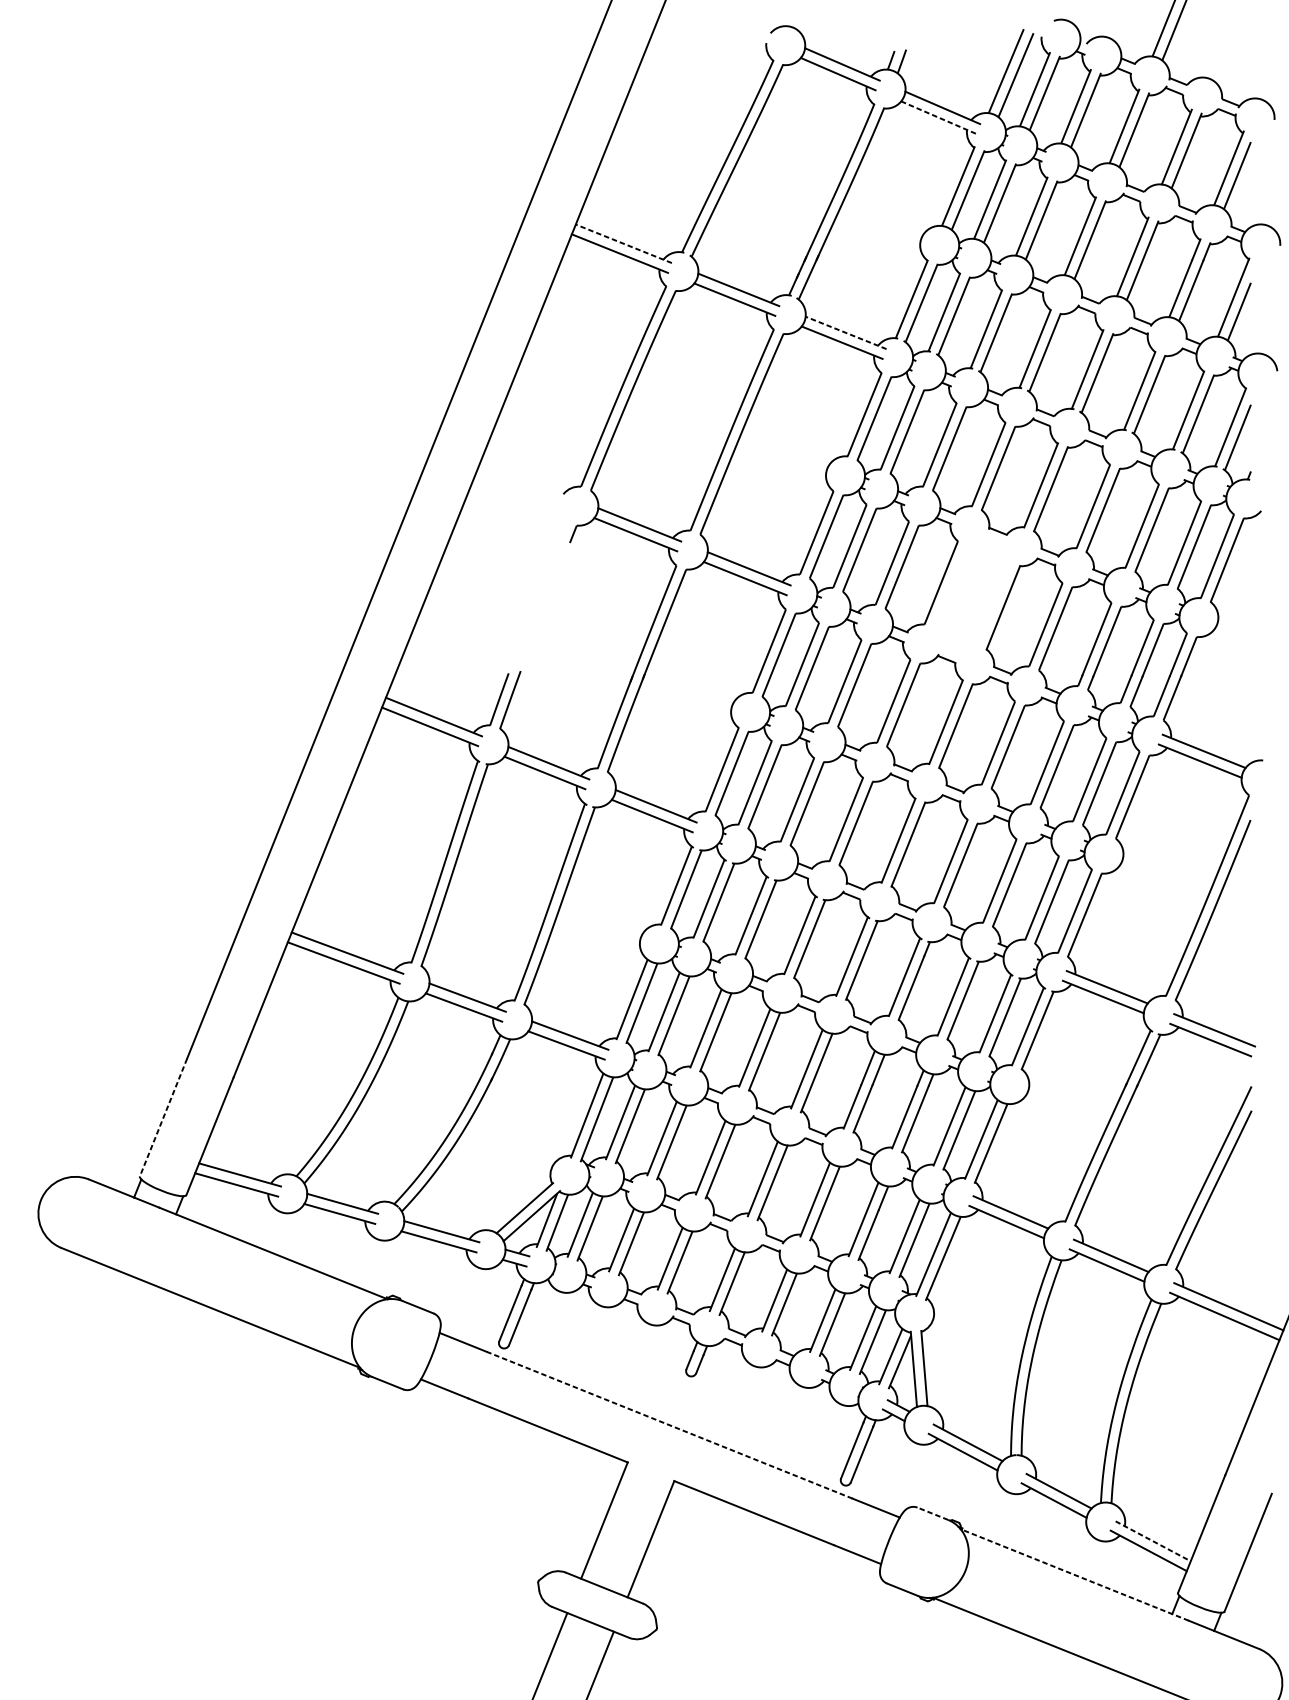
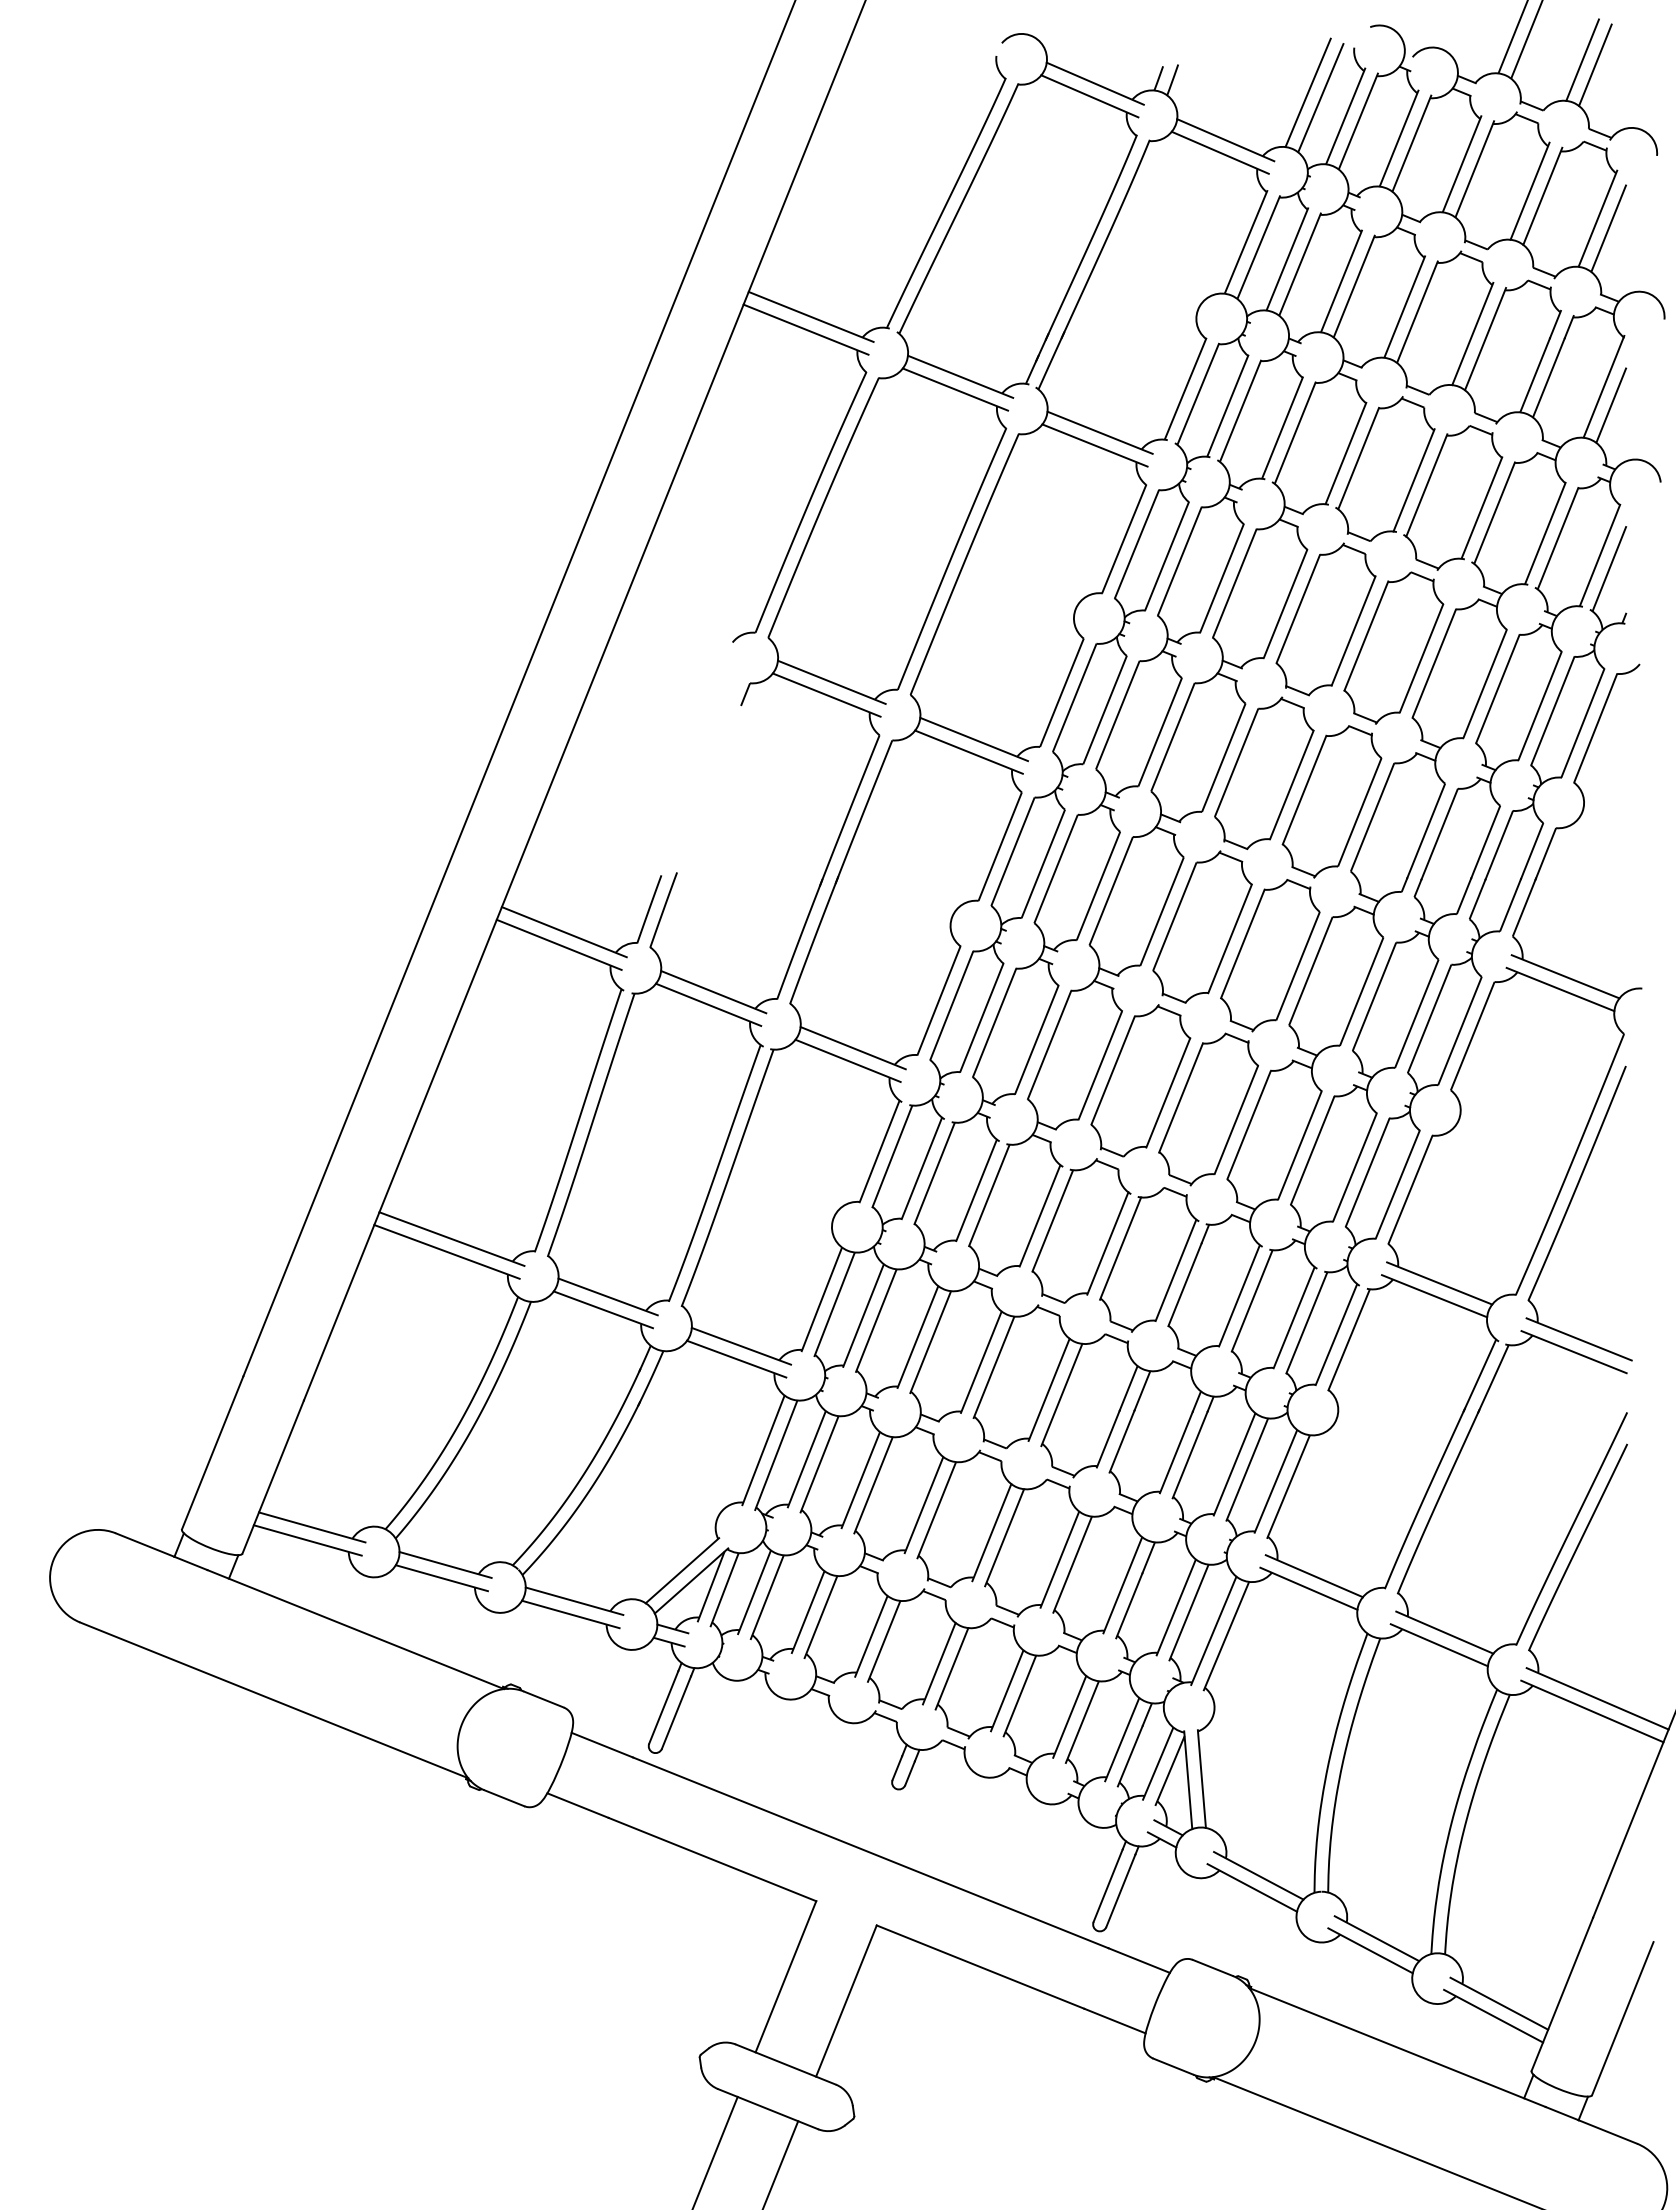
line: (1217, 45) -> (1582, 59), added
line: (1227, 50) -> (1595, 65), added
line: (938, 117) -> (1220, 152), dashed -> solid
line: (623, 243) -> (810, 316), dashed -> solid
line: (846, 332) -> (1100, 432), dashed -> solid
part: (972, 594) -> (1264, 772), added
line: (163, 1118) -> (212, 1453), dashed -> solid
line: (669, 1424) -> (870, 1852), dashed -> solid
line: (932, 1513) -> (1212, 1967), dashed -> solid
line: (1153, 1541) -> (1499, 2003), dashed -> solid
line: (1074, 1574) -> (1397, 2047), dashed -> solid

